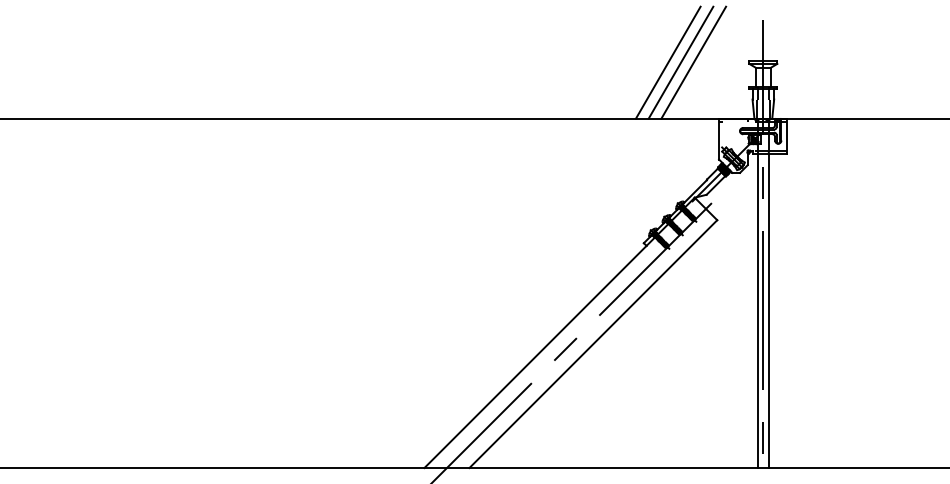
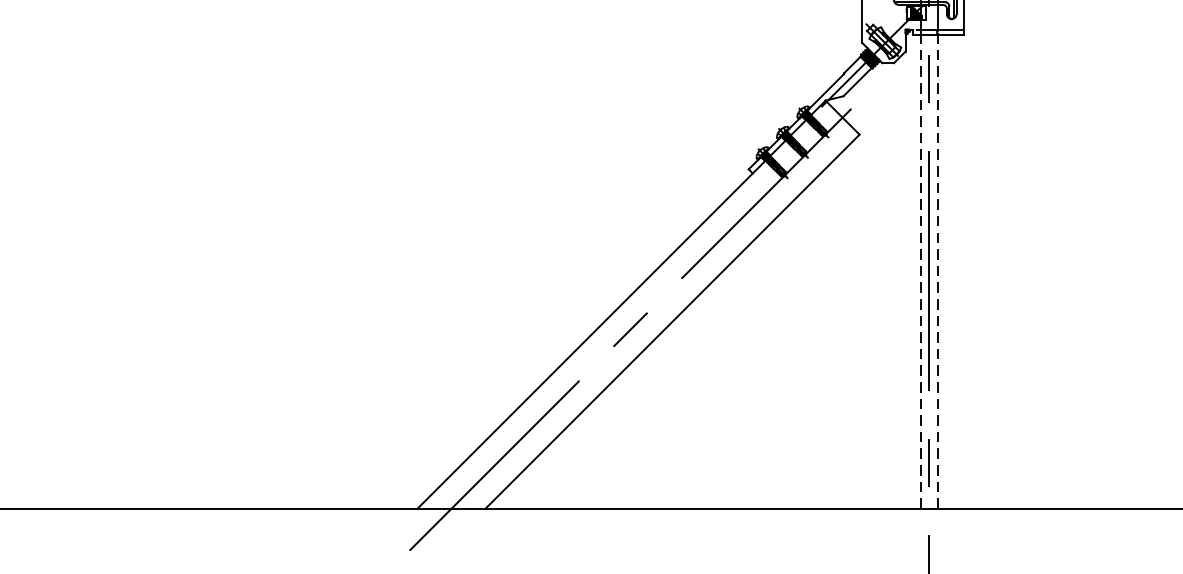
line: (757, 310) -> (920, 270), solid -> dashed
line: (769, 310) -> (938, 270), solid -> dashed

